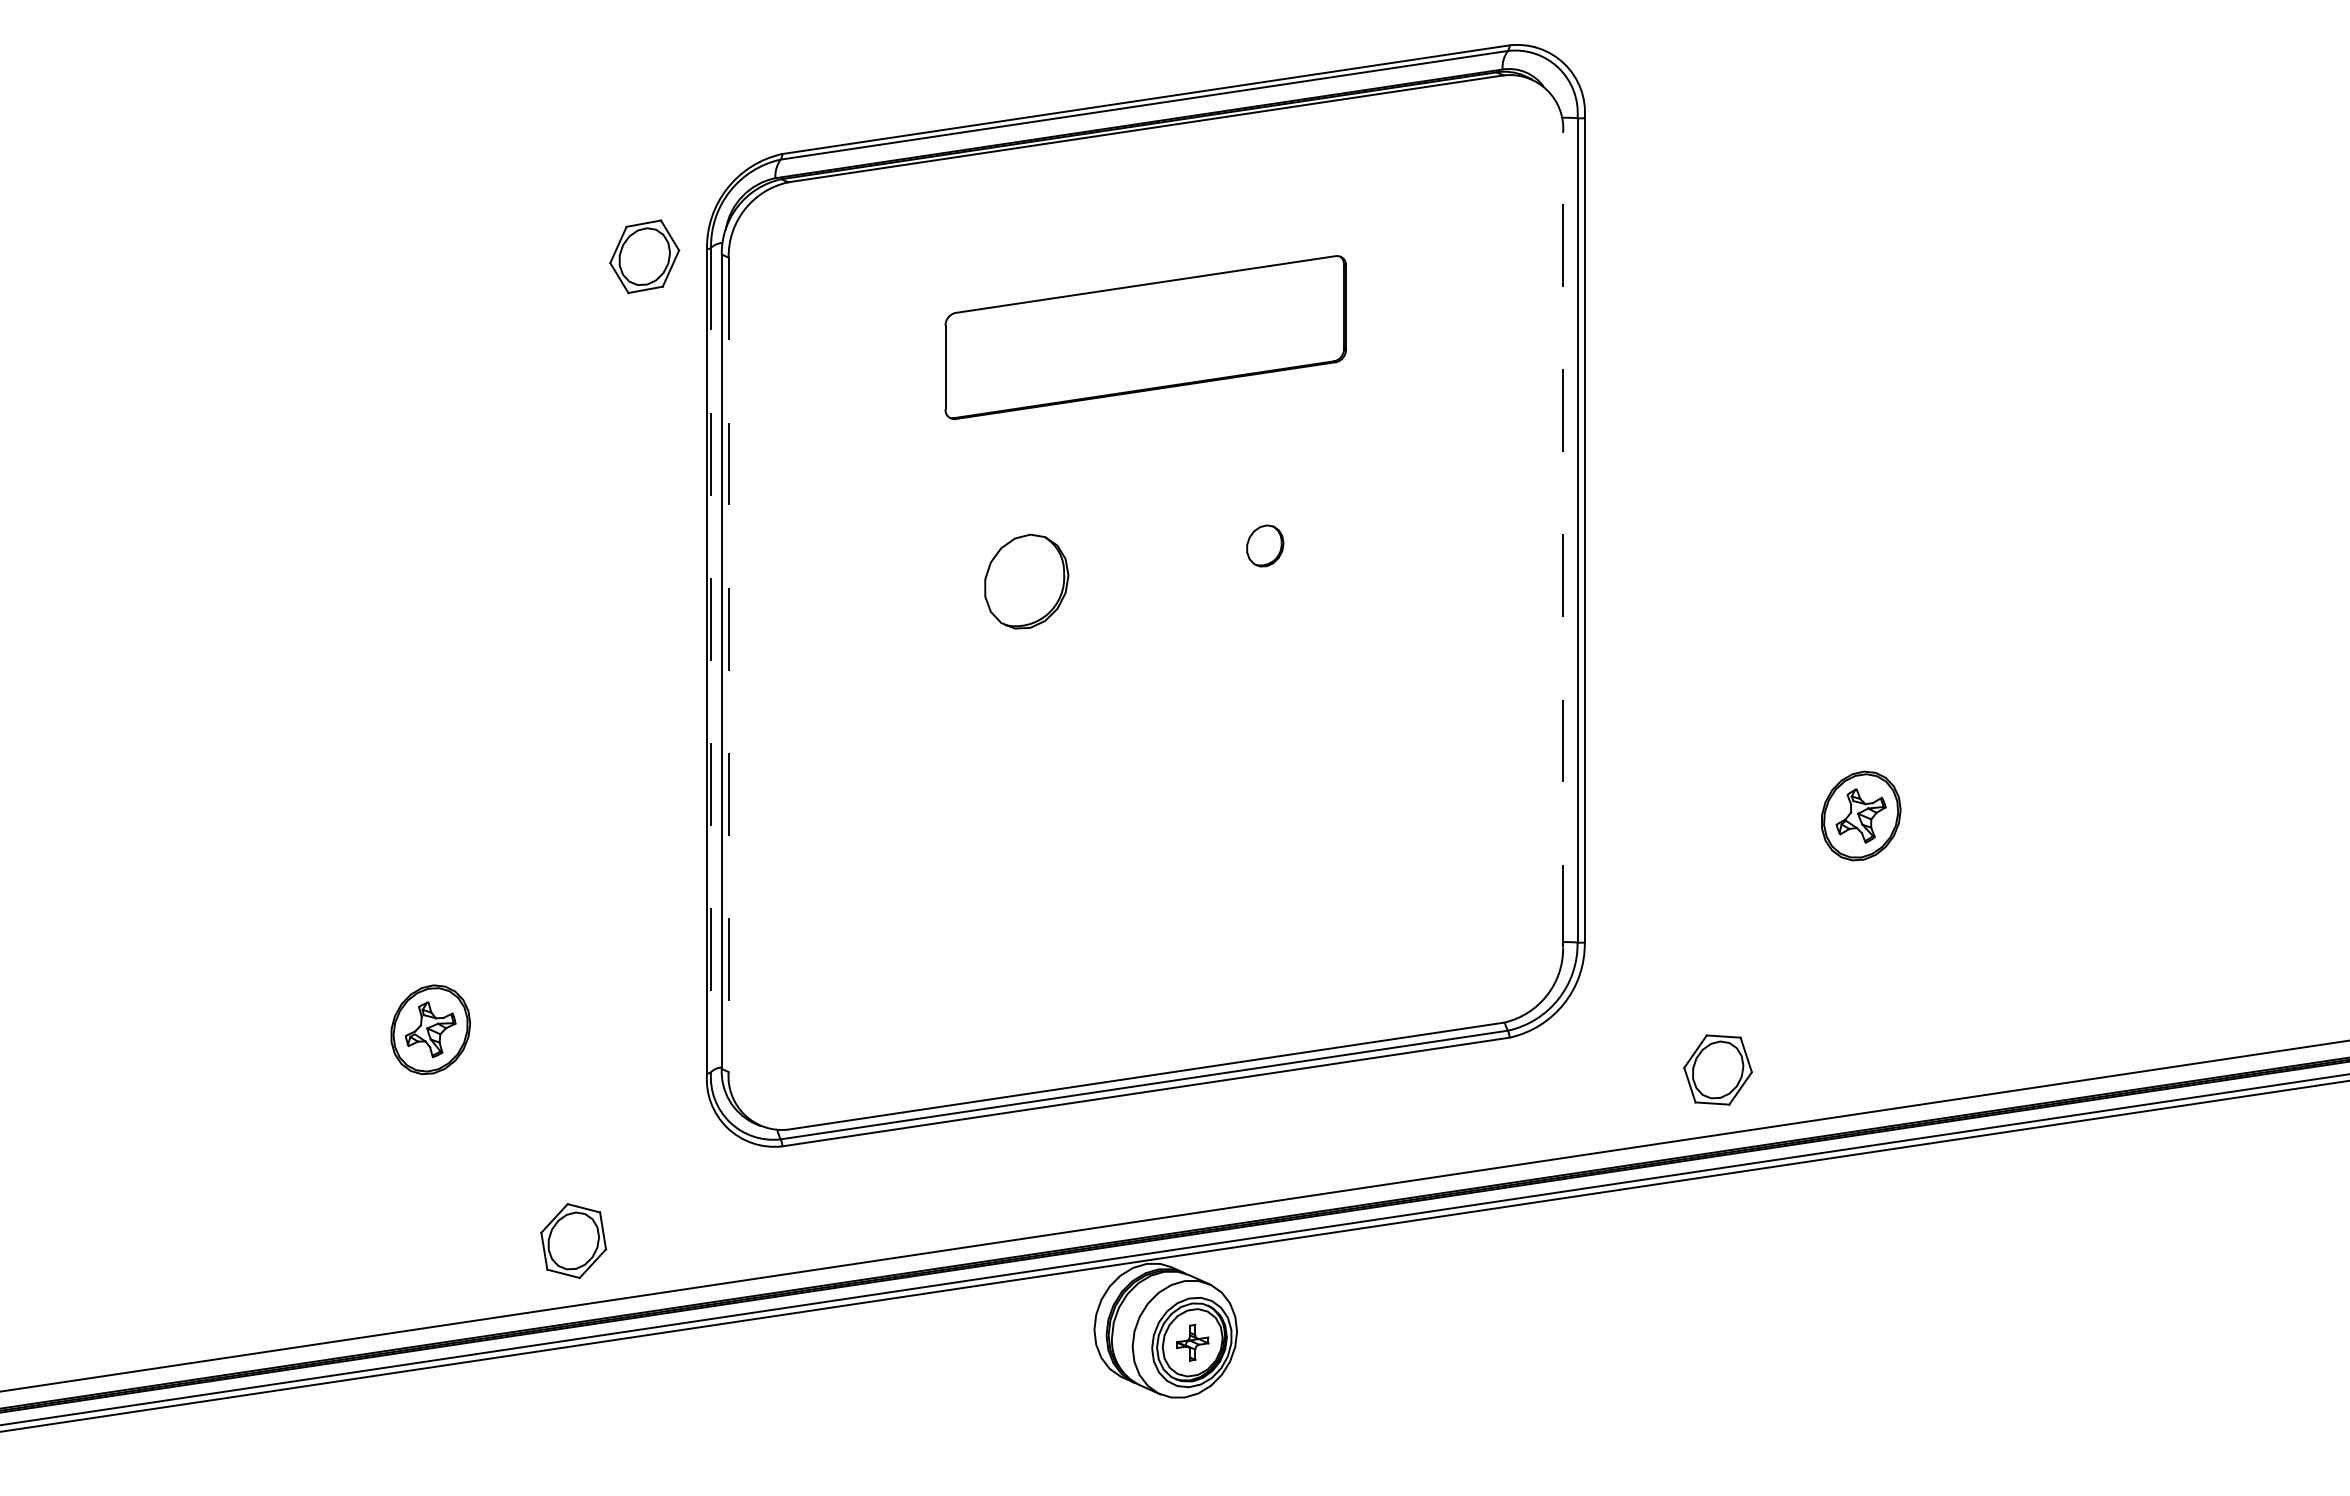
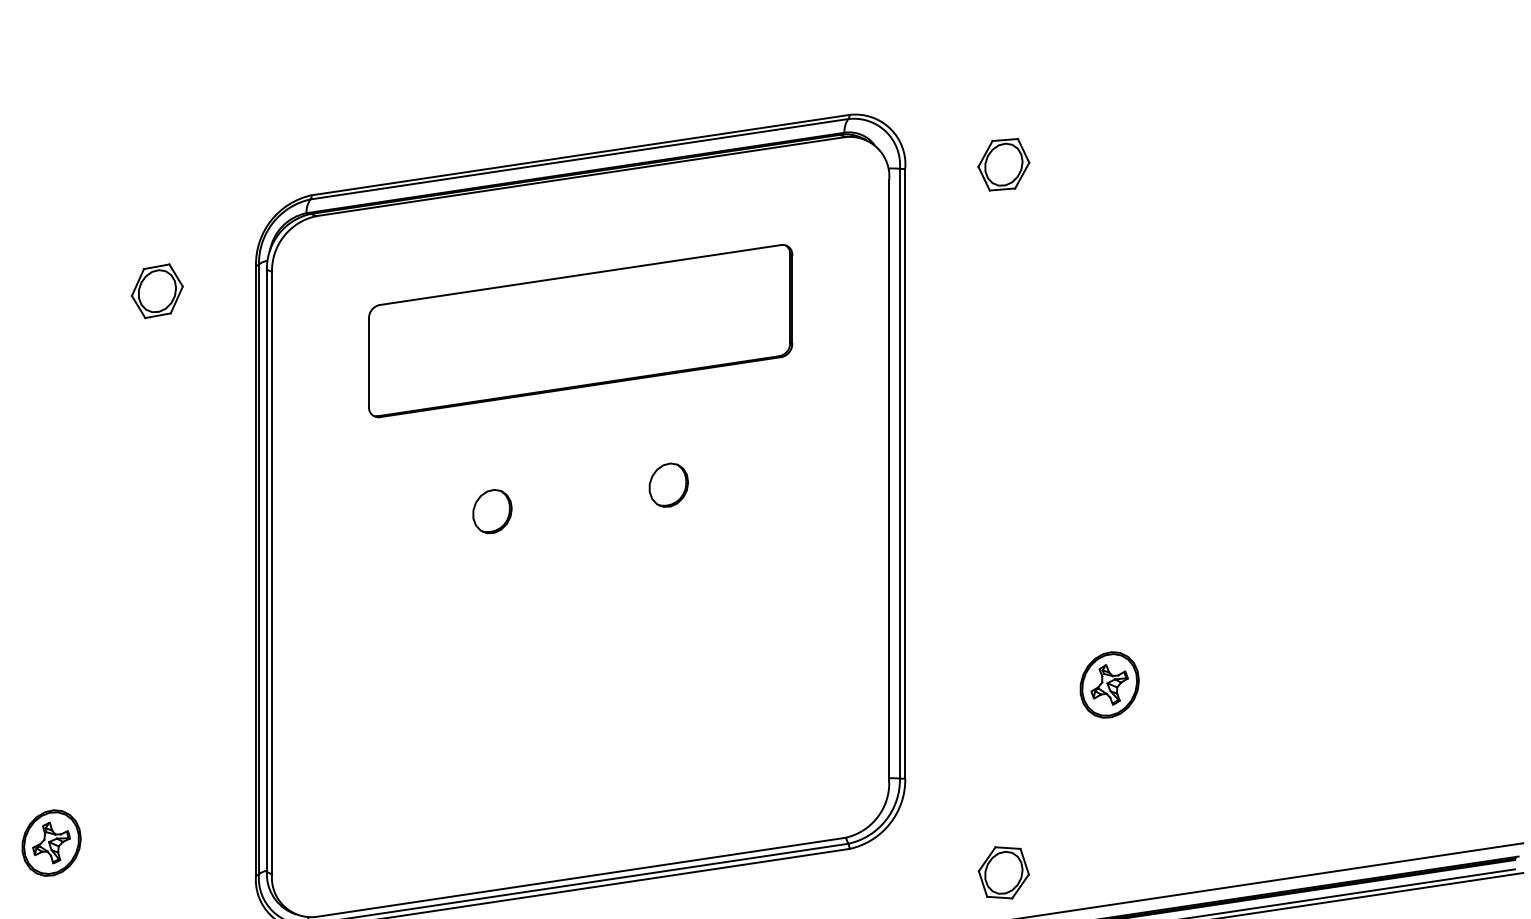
part: (1717, 112) -> (1003, 164), added
part: (644, 256) -> (157, 291), moved
part: (1145, 337) -> (580, 330), size x1.43
line: (1563, 539) -> (889, 480), dashed -> solid
part: (1265, 545) -> (669, 484), size x1.43
part: (1026, 581) -> (492, 511), size x0.62
line: (711, 660) -> (259, 569), dashed -> solid
line: (728, 665) -> (271, 573), dashed -> solid

